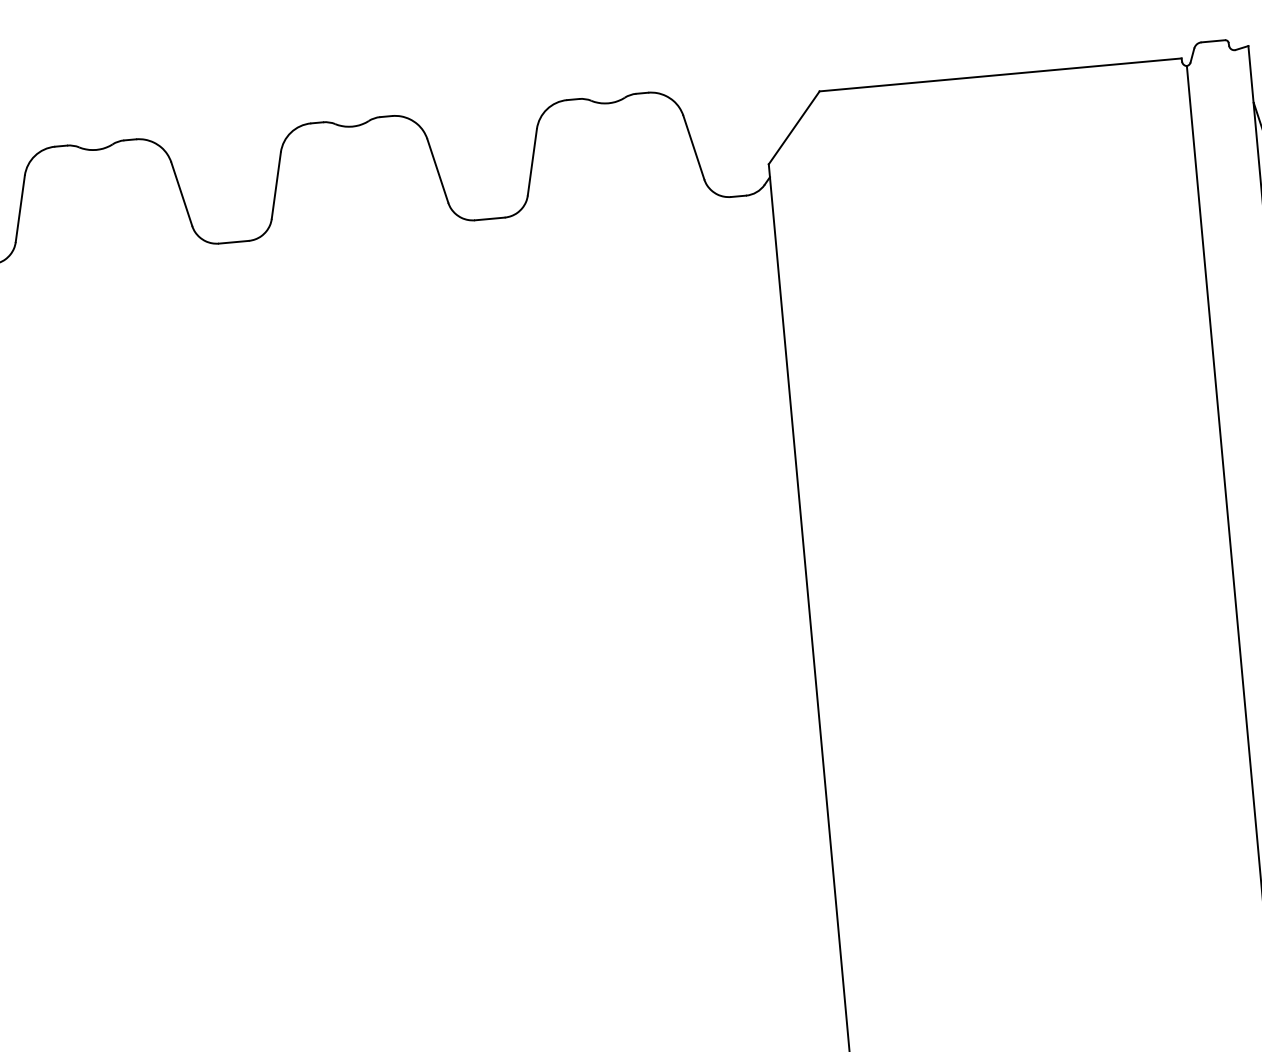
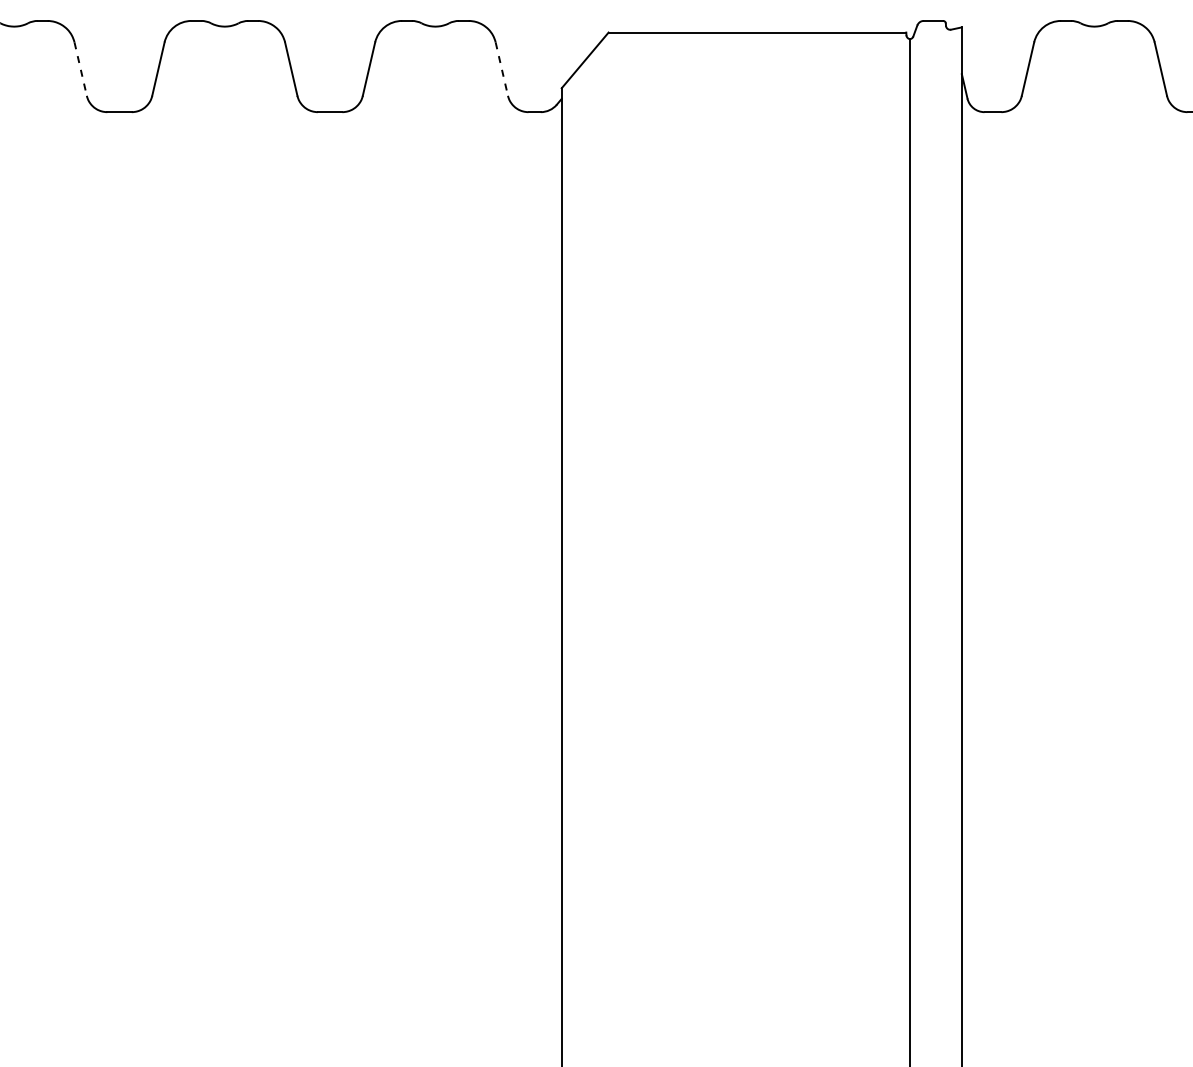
line: (693, 148) -> (501, 69), solid -> dashed
line: (181, 194) -> (80, 69), solid -> dashed

